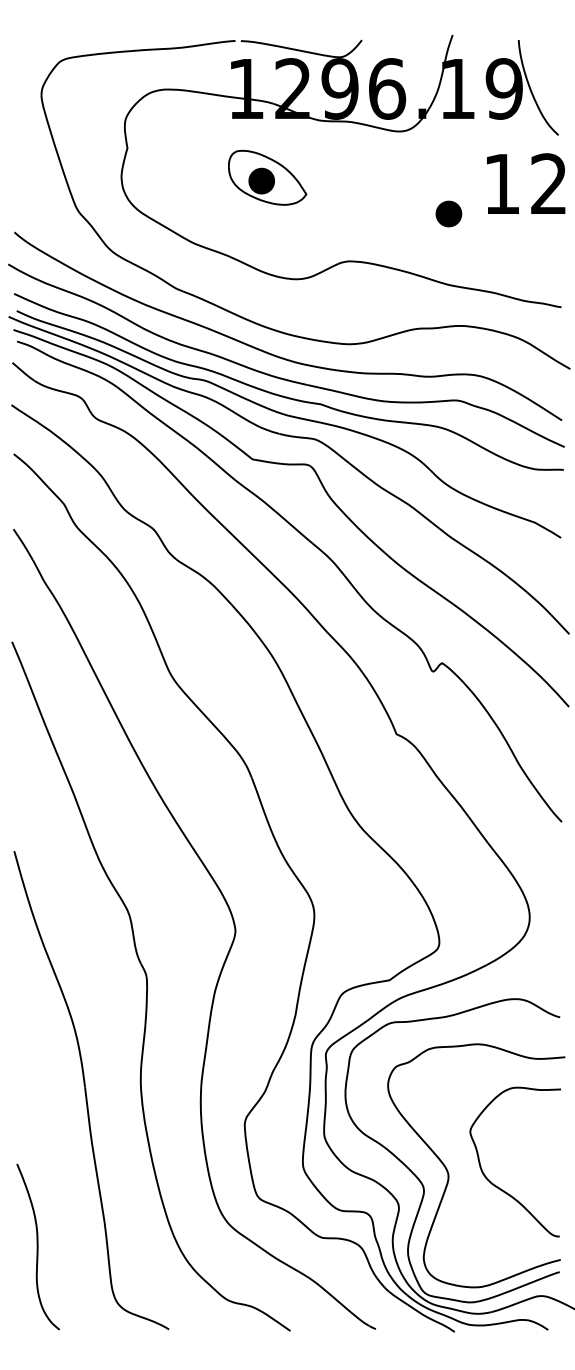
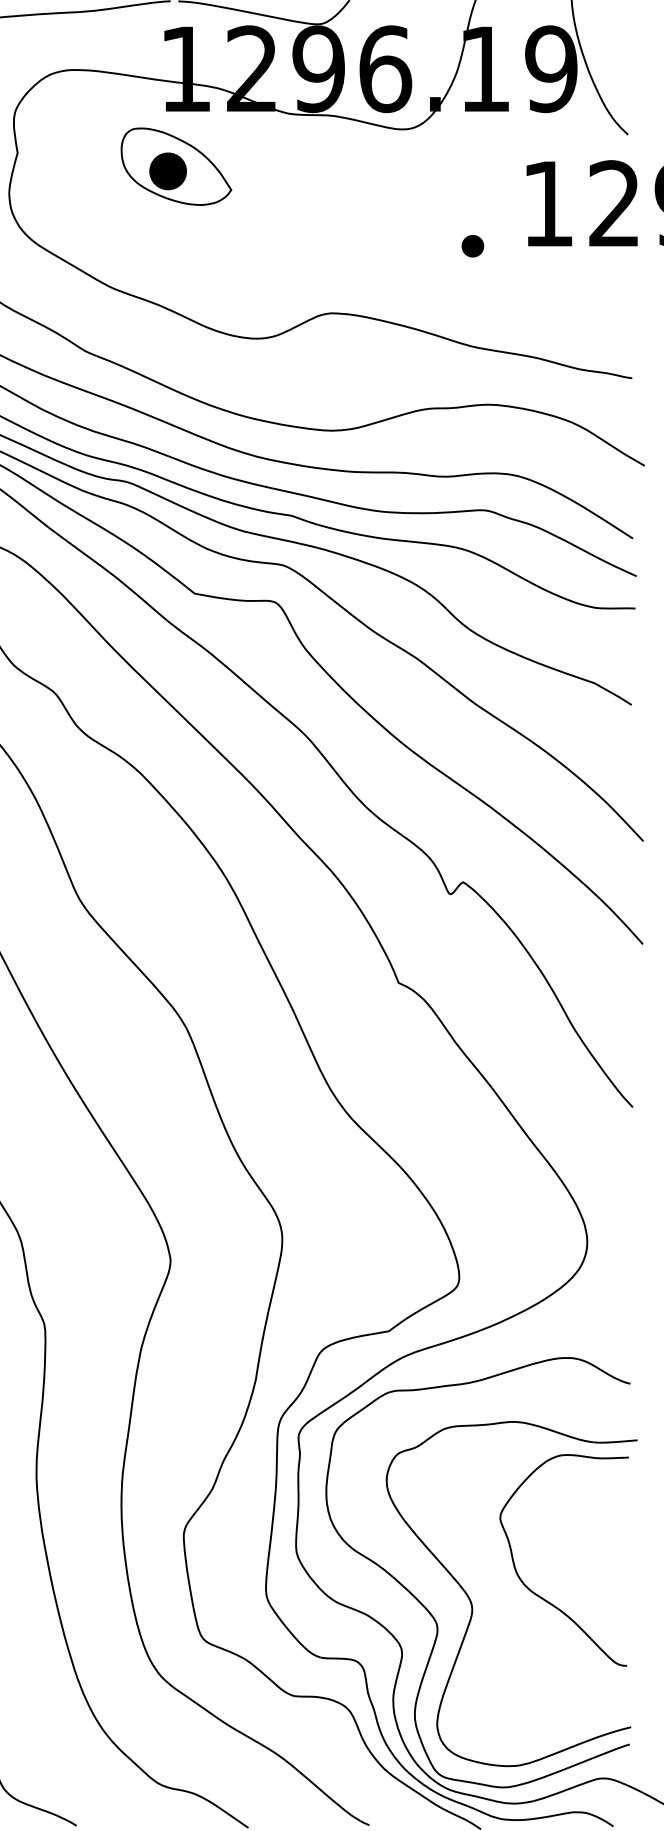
part: (267, 177) -> (176, 166), moved
part: (448, 213) -> (472, 245), size x0.6
curve: (498, 1186) -> (540, 1594), moved

